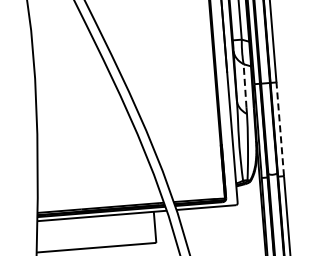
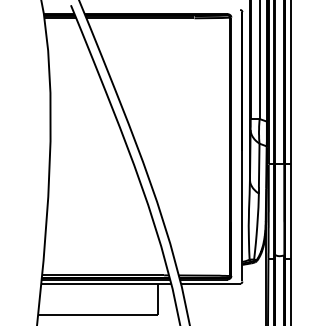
line: (245, 85) -> (259, 164), dashed -> solid
line: (279, 128) -> (290, 210), dashed -> solid

